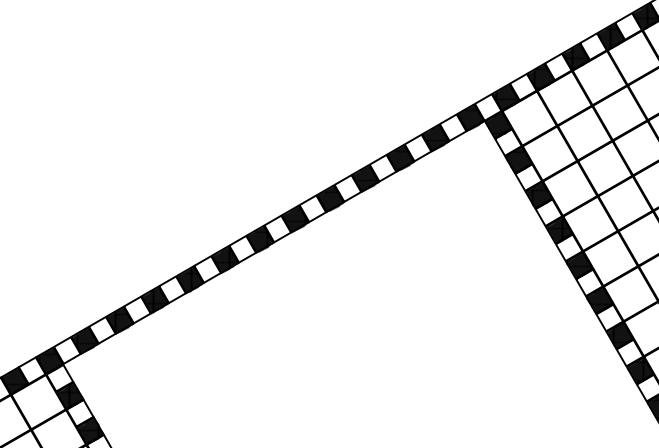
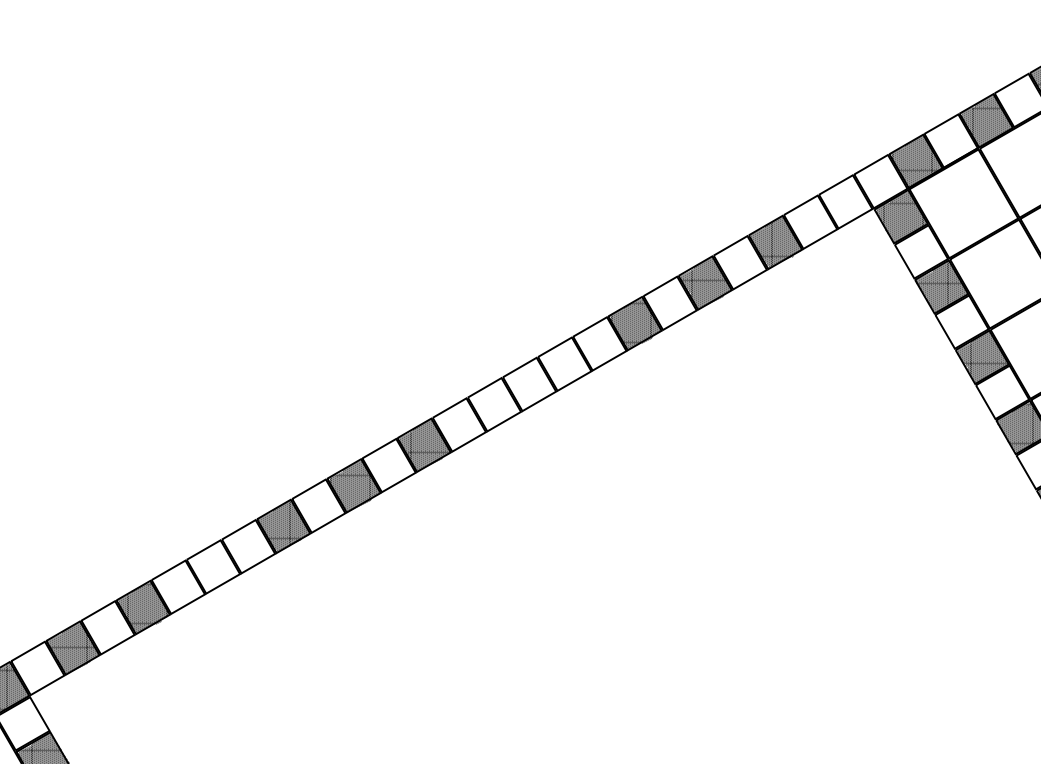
hatch: (470, 117) -> (845, 201), removed
hatch: (330, 198) -> (564, 363), removed
hatch: (295, 218) -> (494, 403), removed
hatch: (154, 299) -> (212, 566), removed

